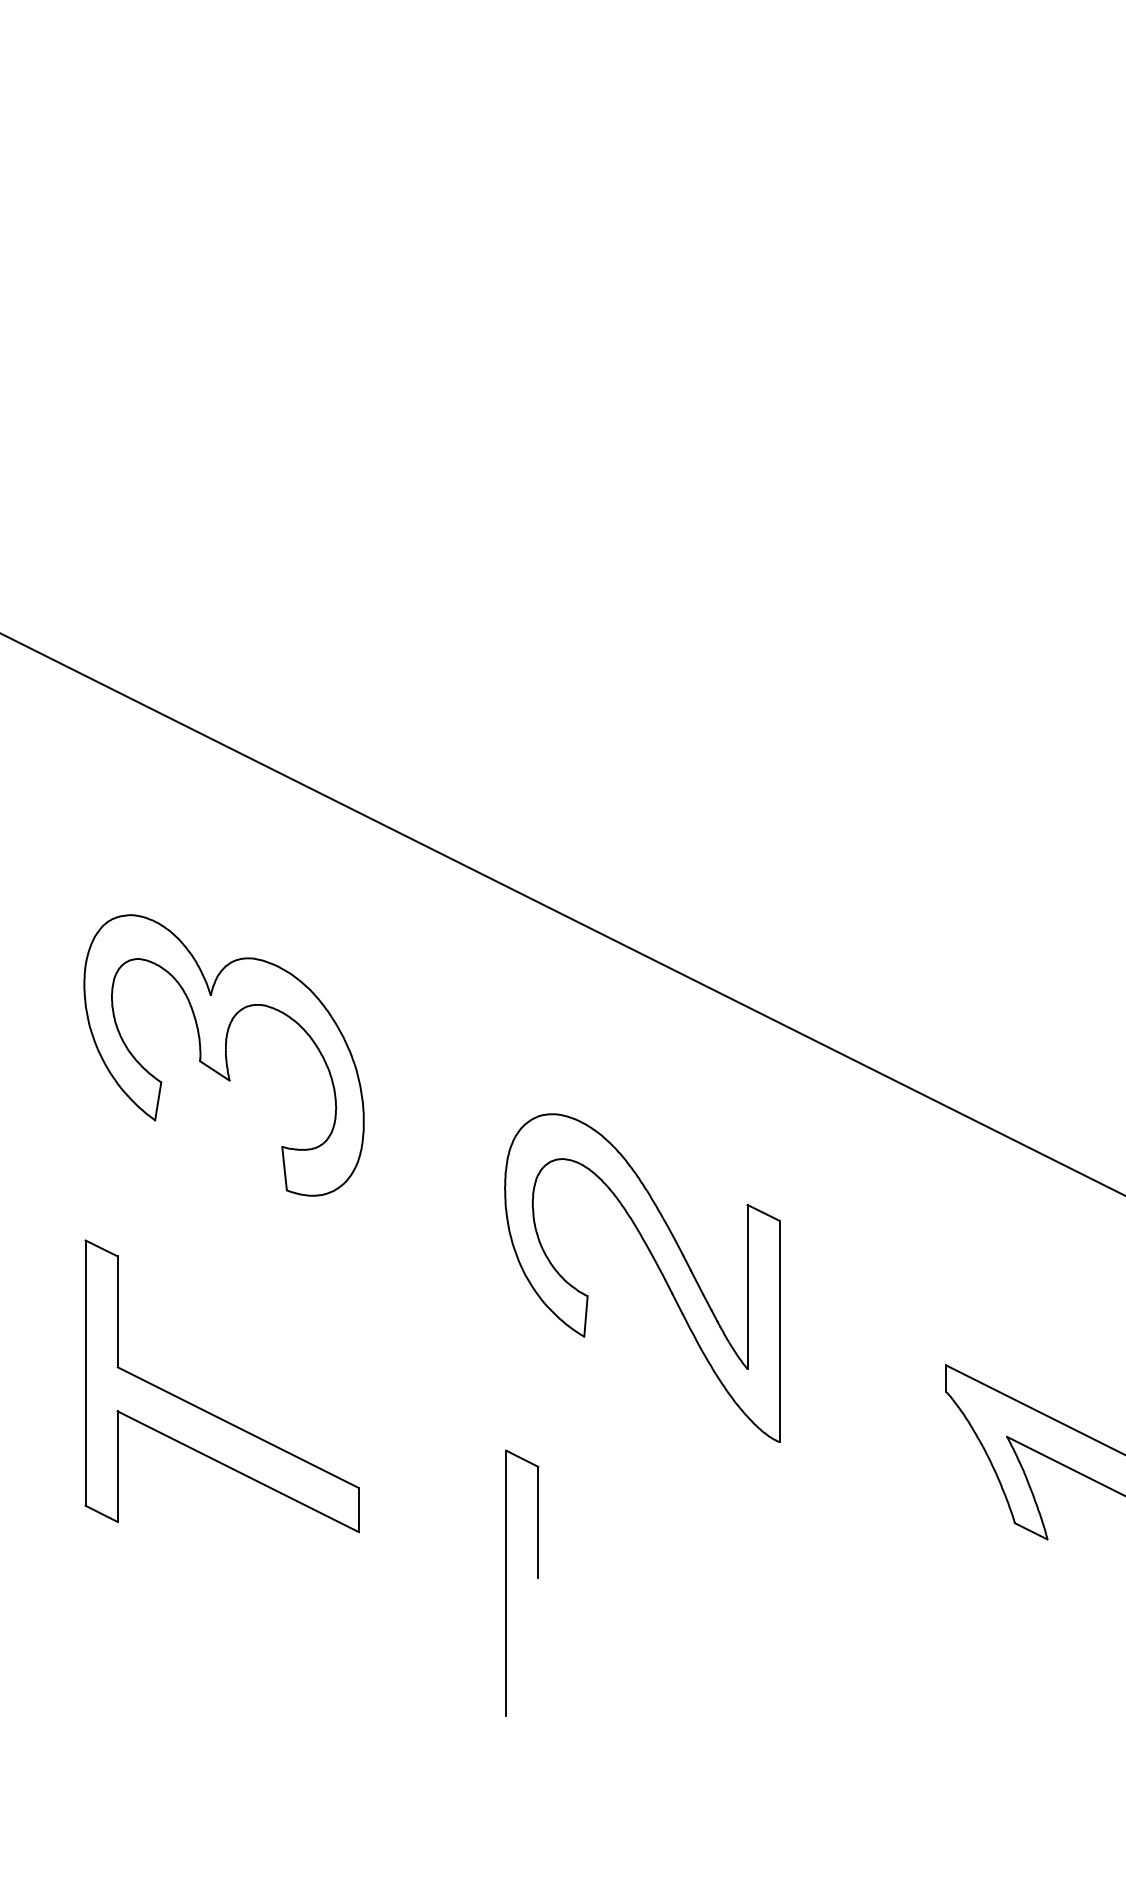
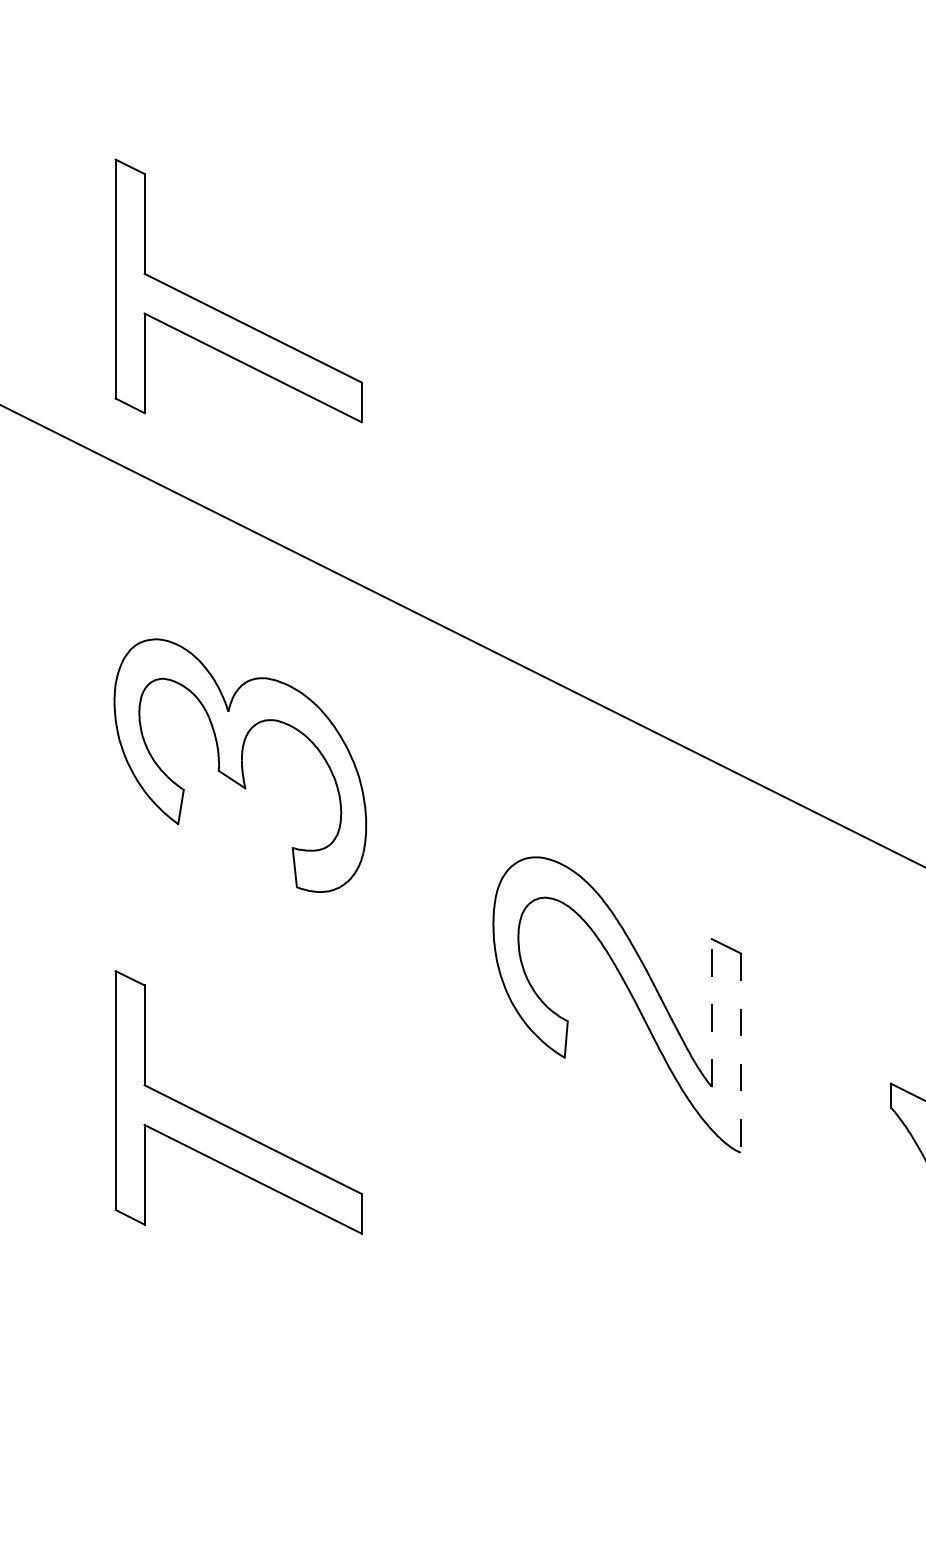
part: (208, 510) -> (226, 313), added
part: (223, 1055) -> (239, 765), moved
line: (747, 1286) -> (711, 1012), solid -> dashed
line: (779, 1331) -> (740, 1053), solid -> dashed
part: (537, 1578) -> (522, 1275), removed

